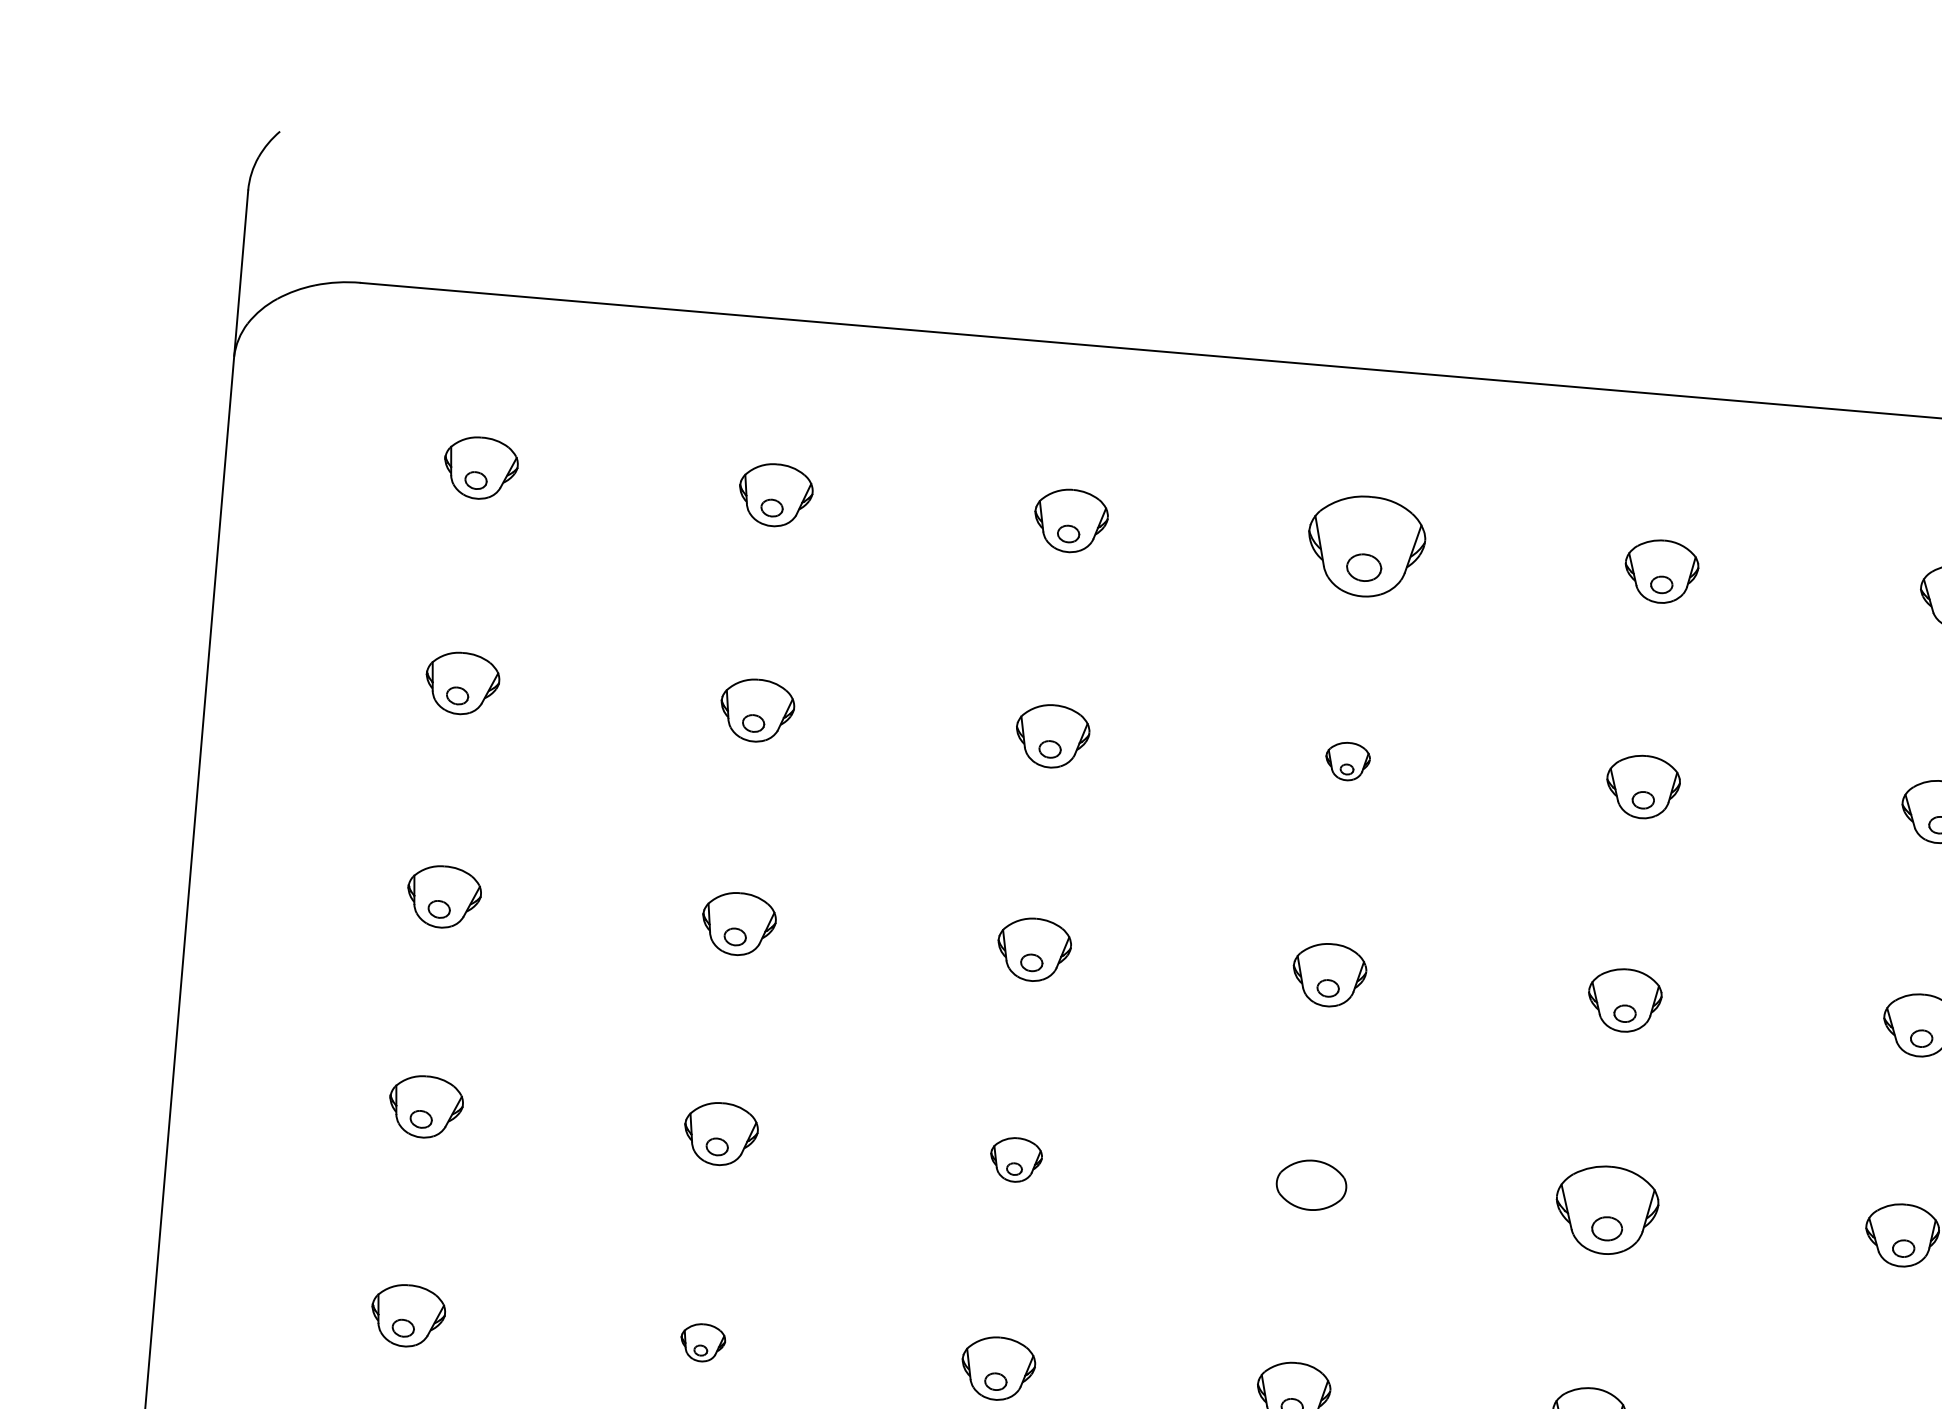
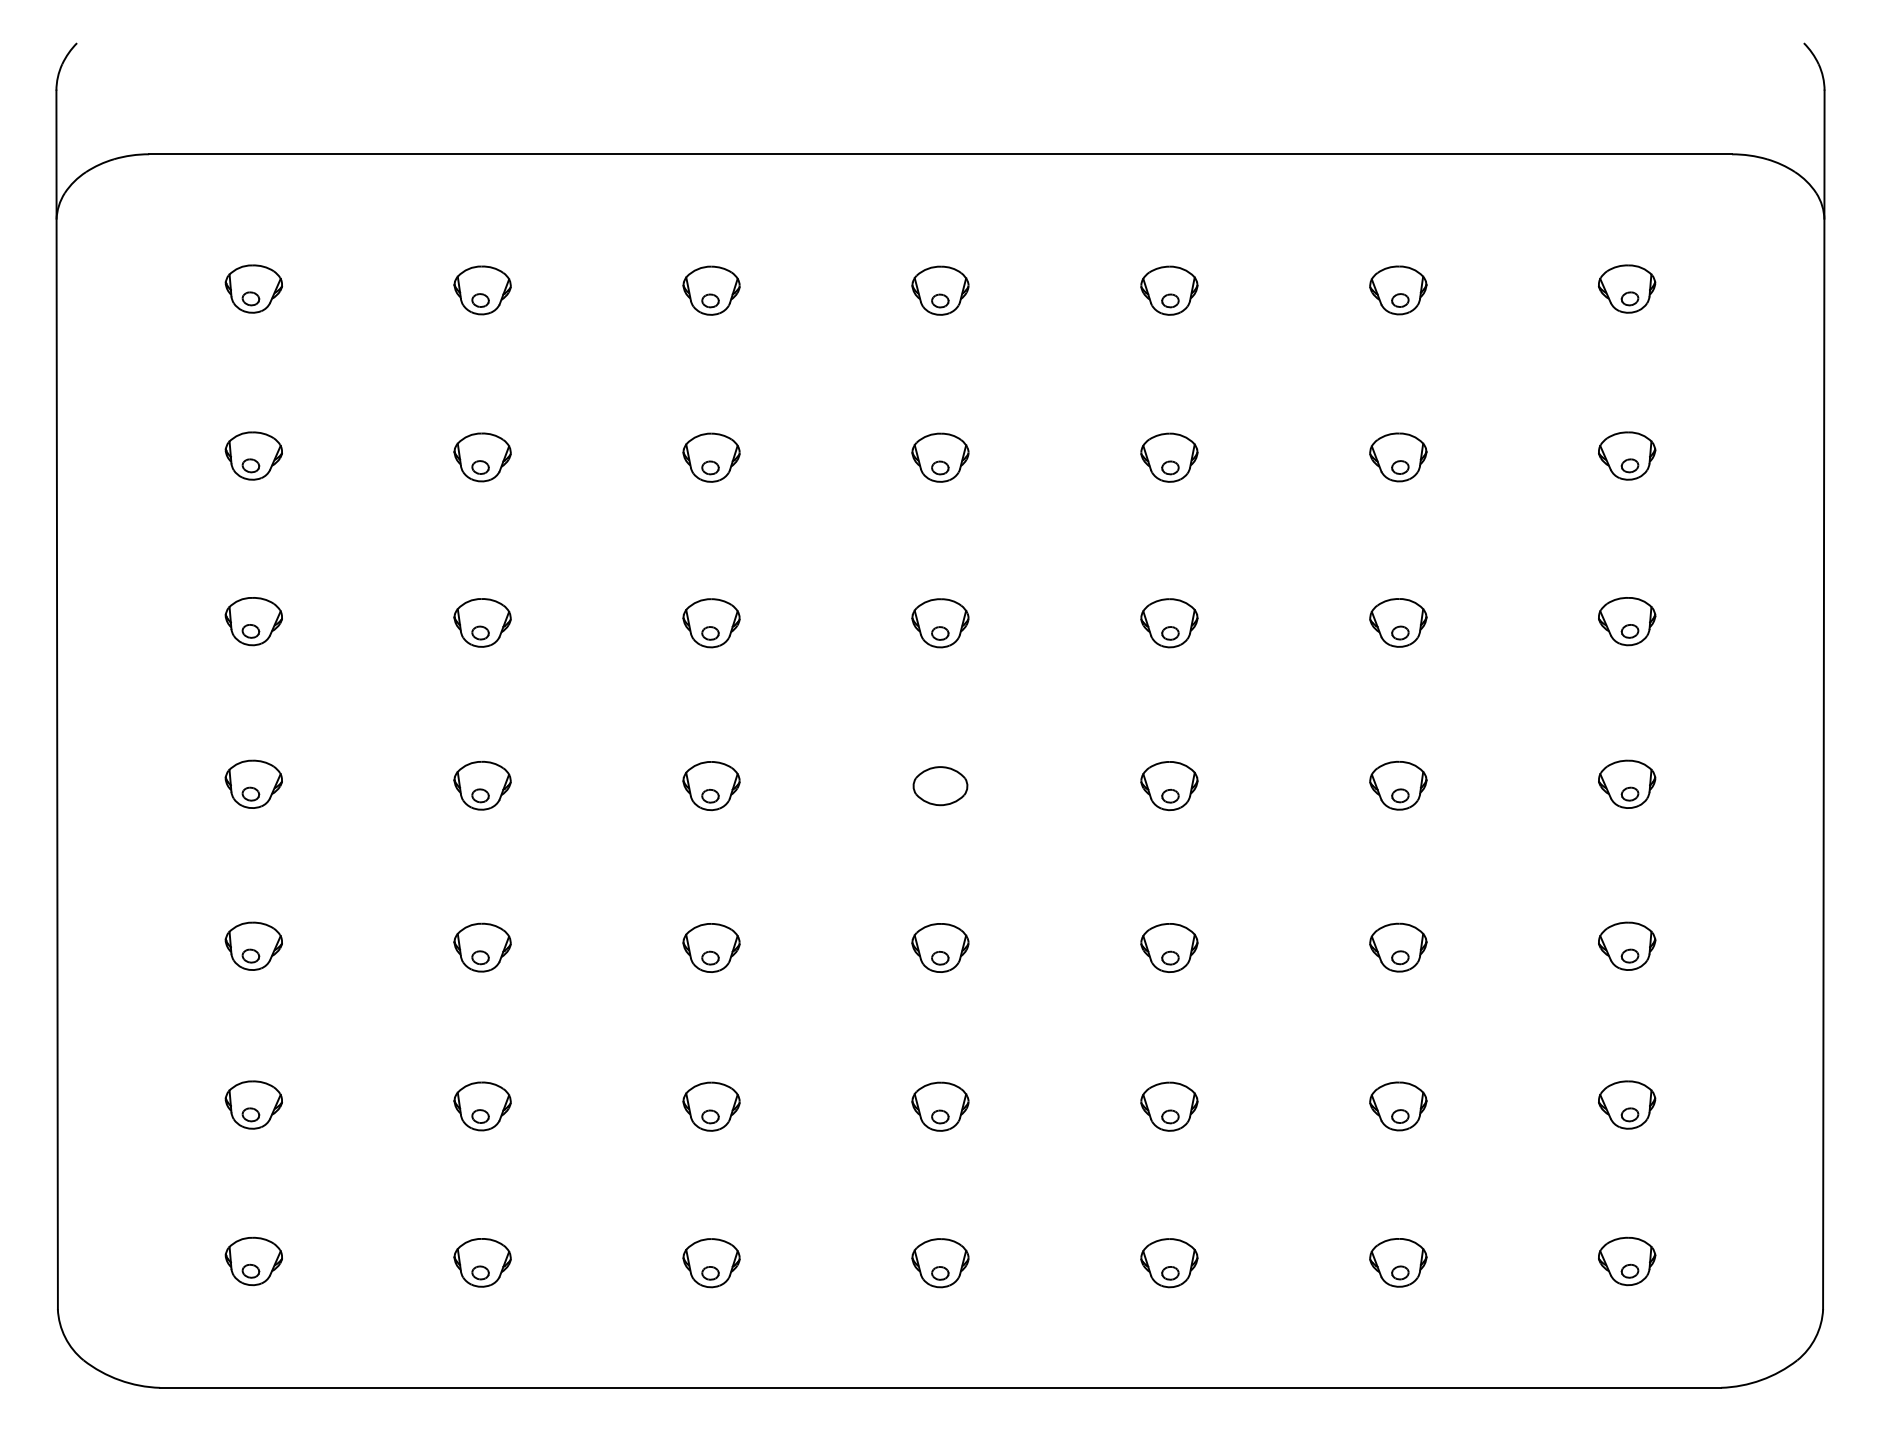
part: (1366, 546) -> (940, 290), size x0.62
part: (1347, 761) -> (940, 457), size x1.67
part: (1016, 1160) -> (711, 786), size x1.43
part: (1606, 1211) -> (1169, 786), size x0.71
part: (702, 1342) -> (482, 947), size x1.67

